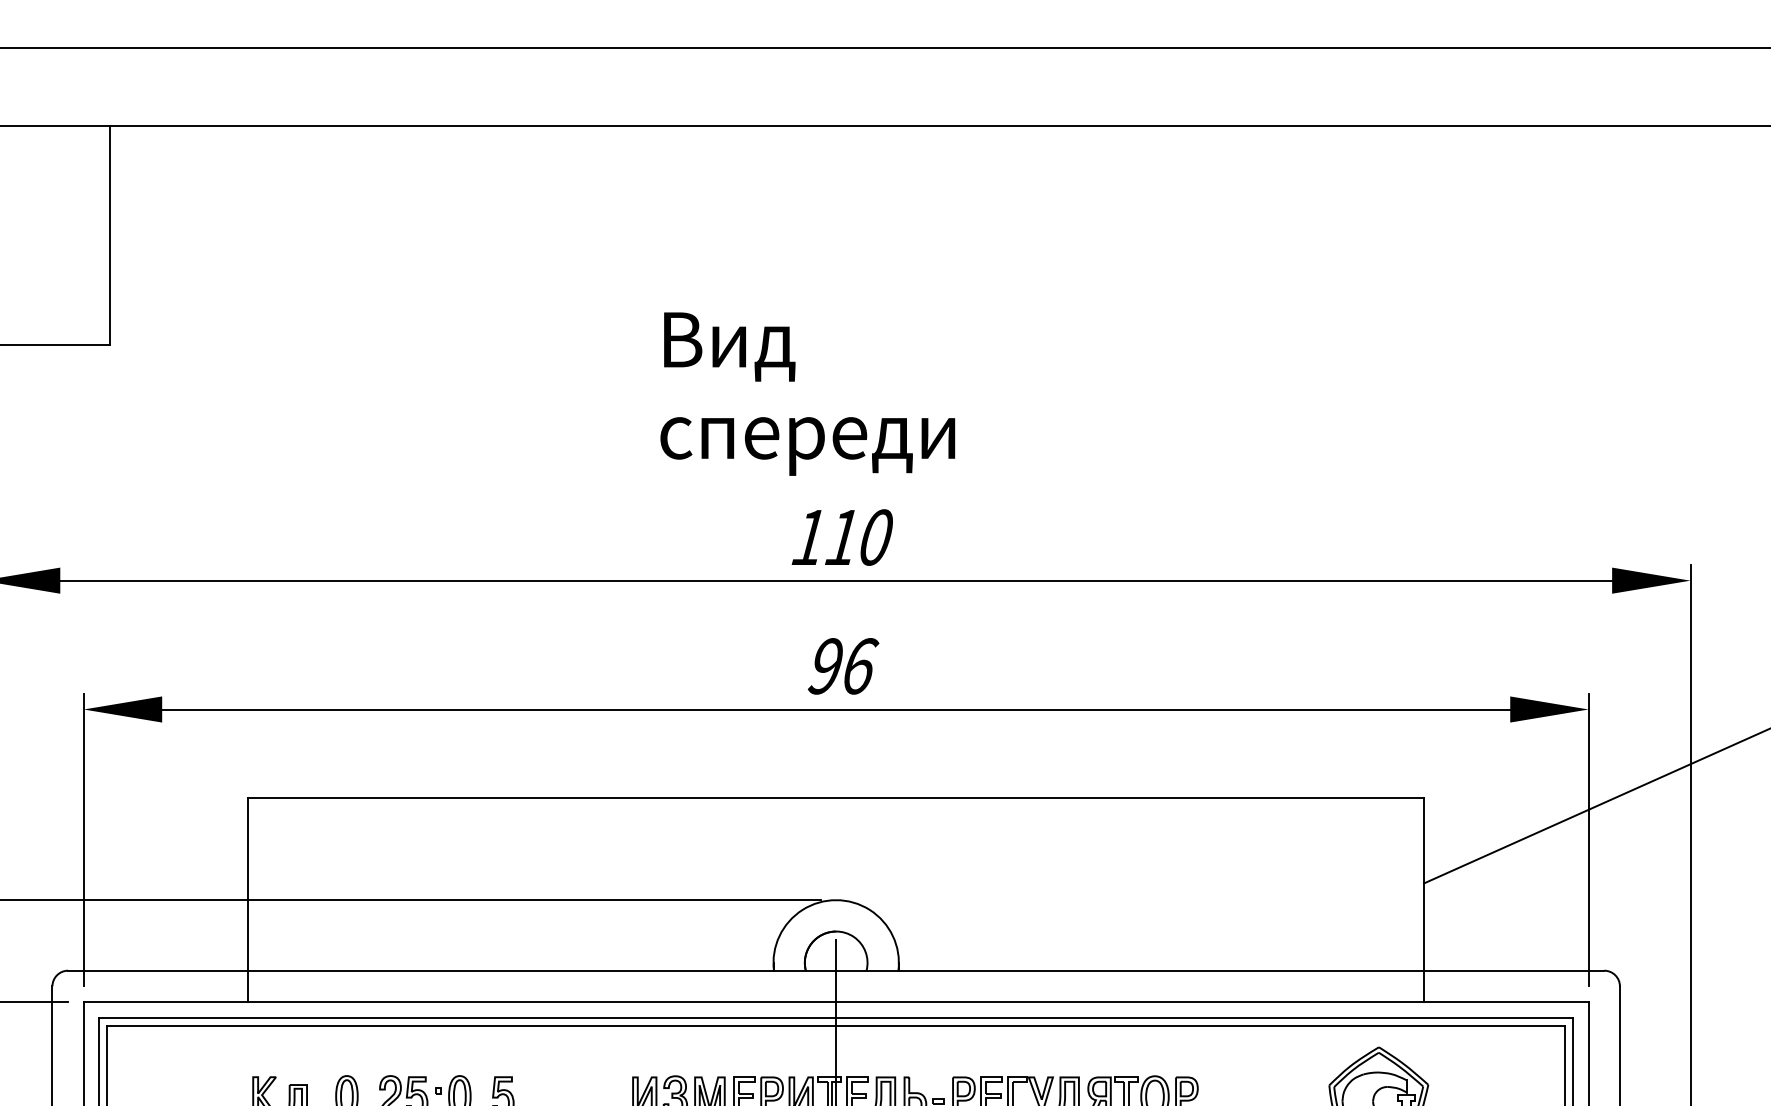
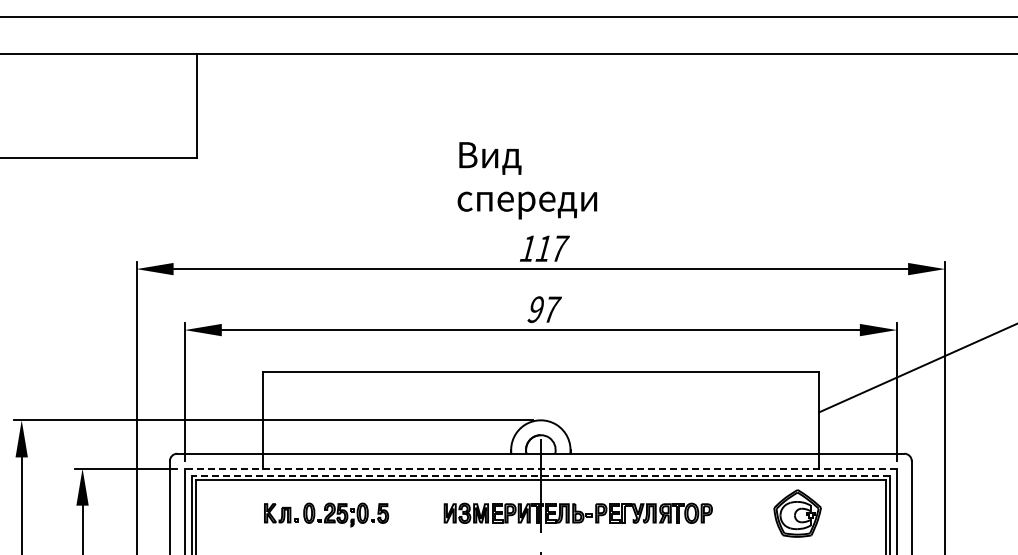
text: (877, 537) -> (560, 248), 110 -> 117
text: (860, 666) -> (552, 309), 96 -> 97
line: (835, 1001) -> (540, 468), solid -> dashed
line: (835, 1016) -> (540, 475), solid -> dashed

